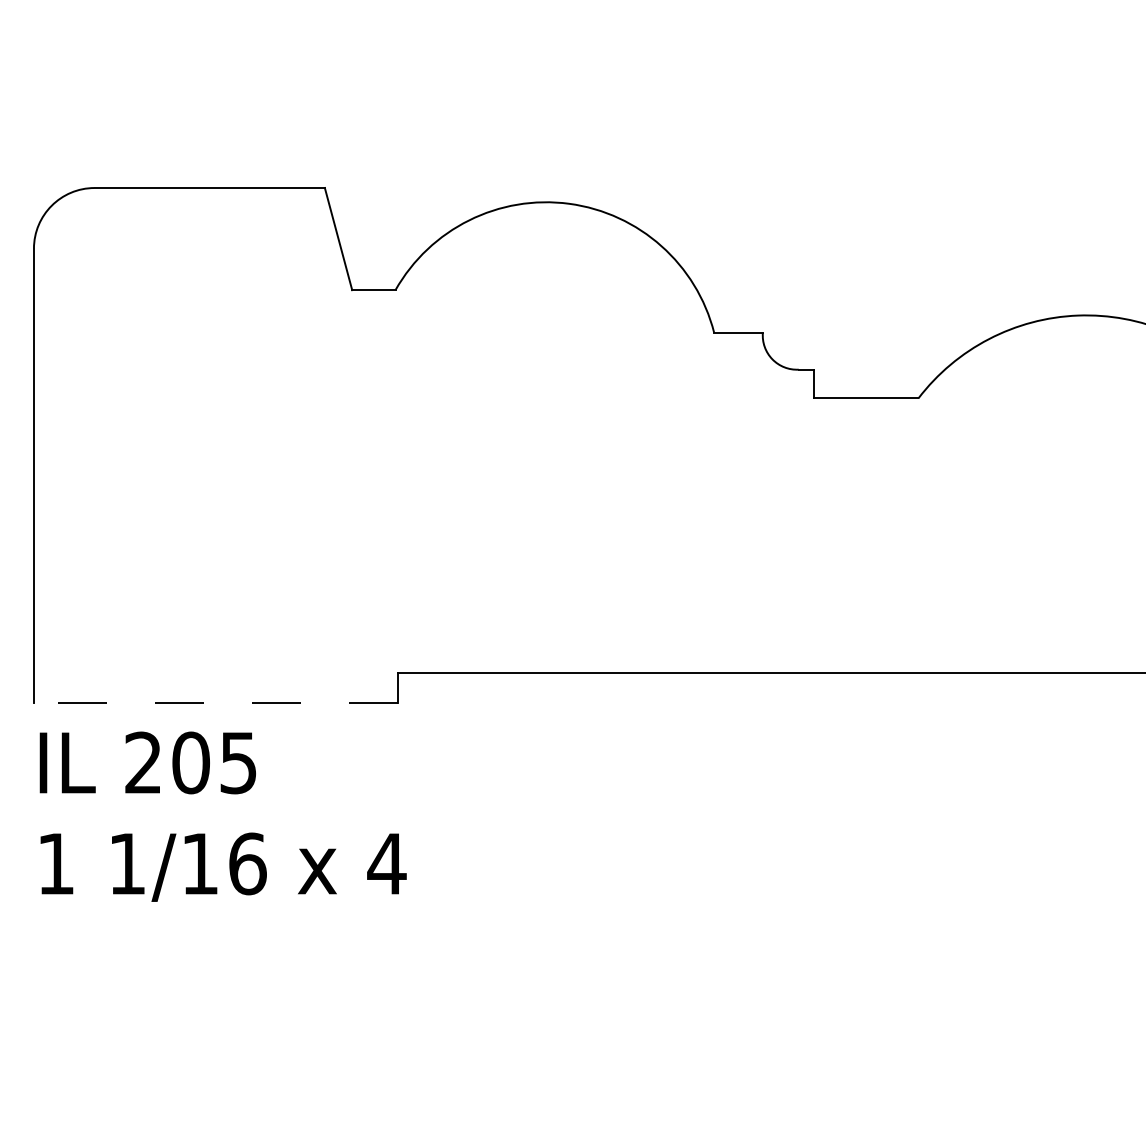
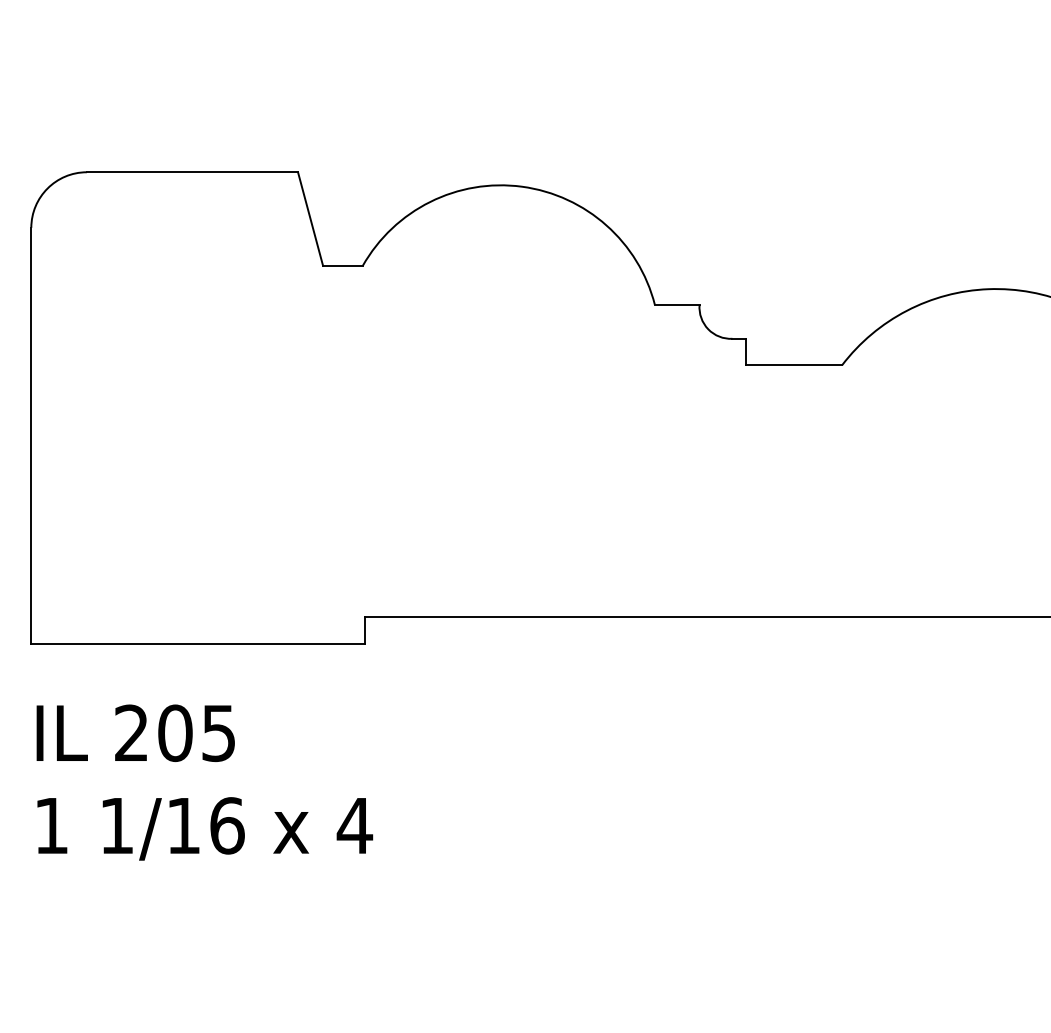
line: (215, 703) -> (197, 644), dashed -> solid
text: (222, 816) -> (204, 782), moved

